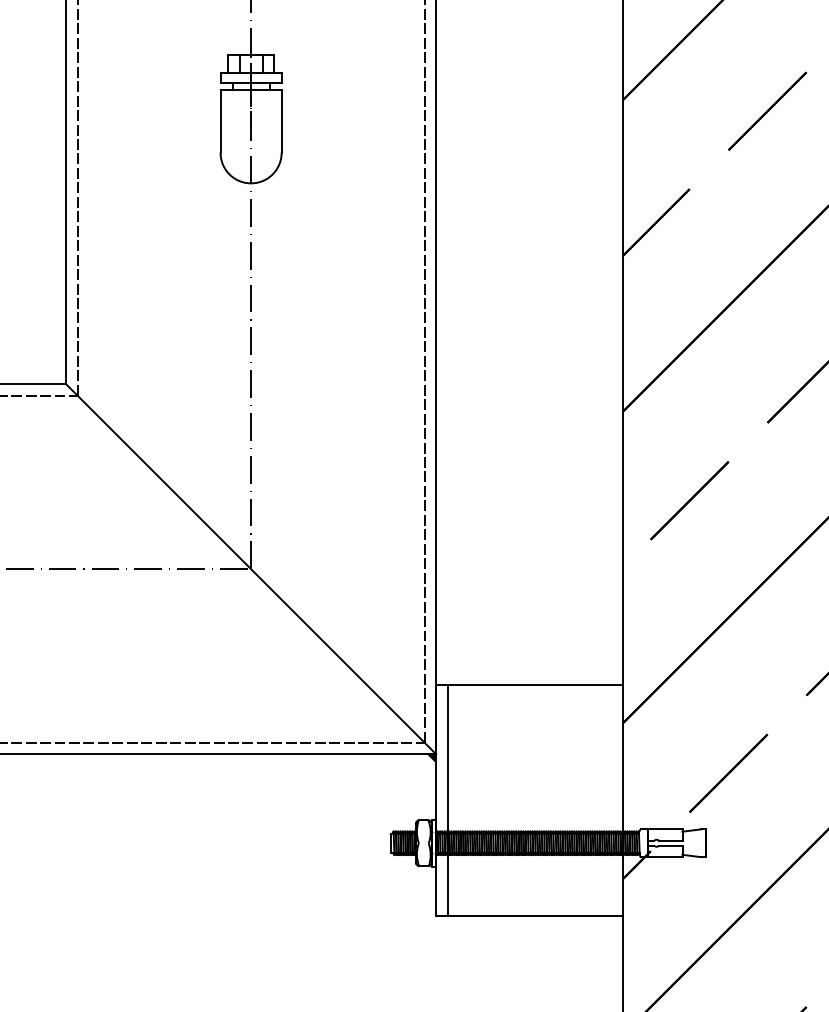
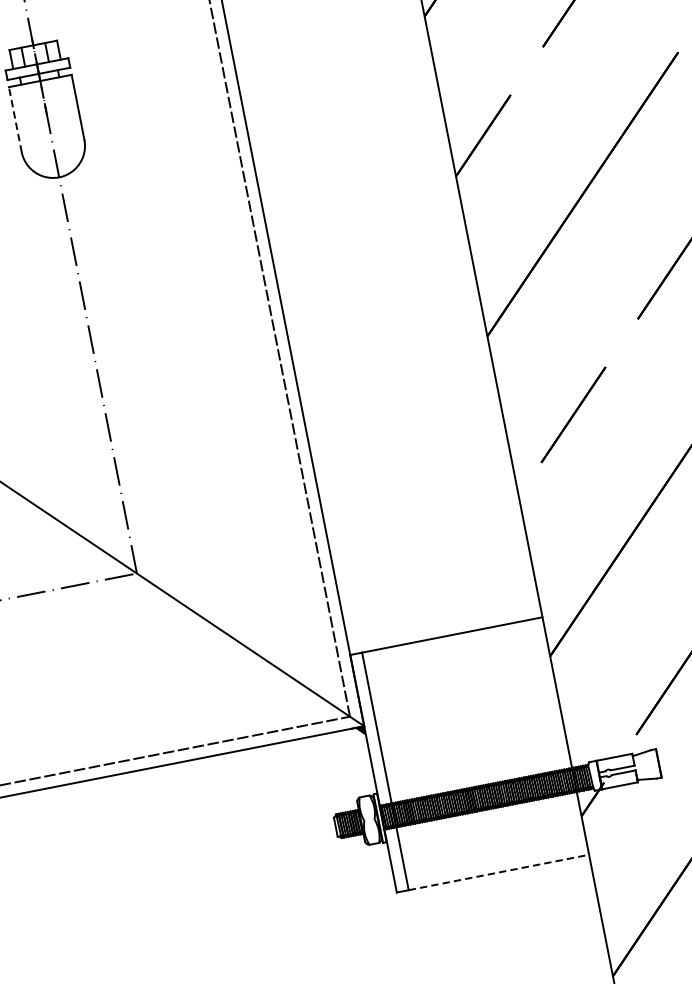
line: (220, 121) -> (15, 119), solid -> dashed
line: (535, 916) -> (498, 872), solid -> dashed

